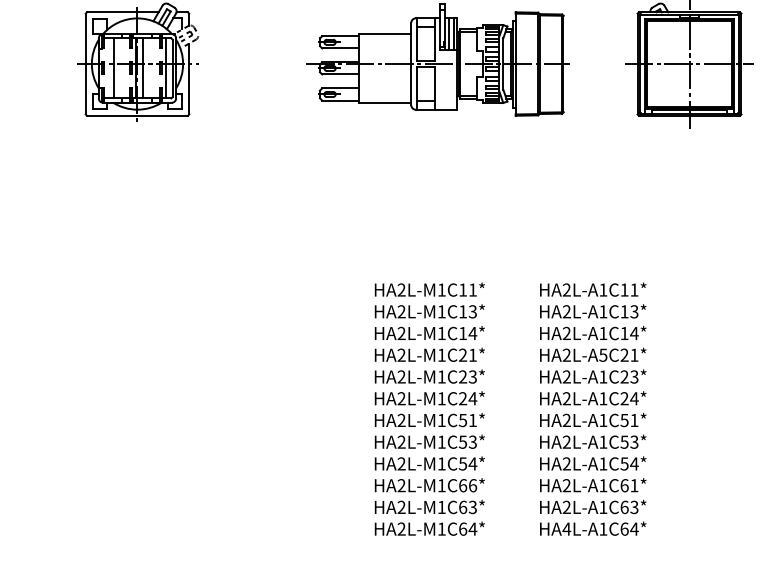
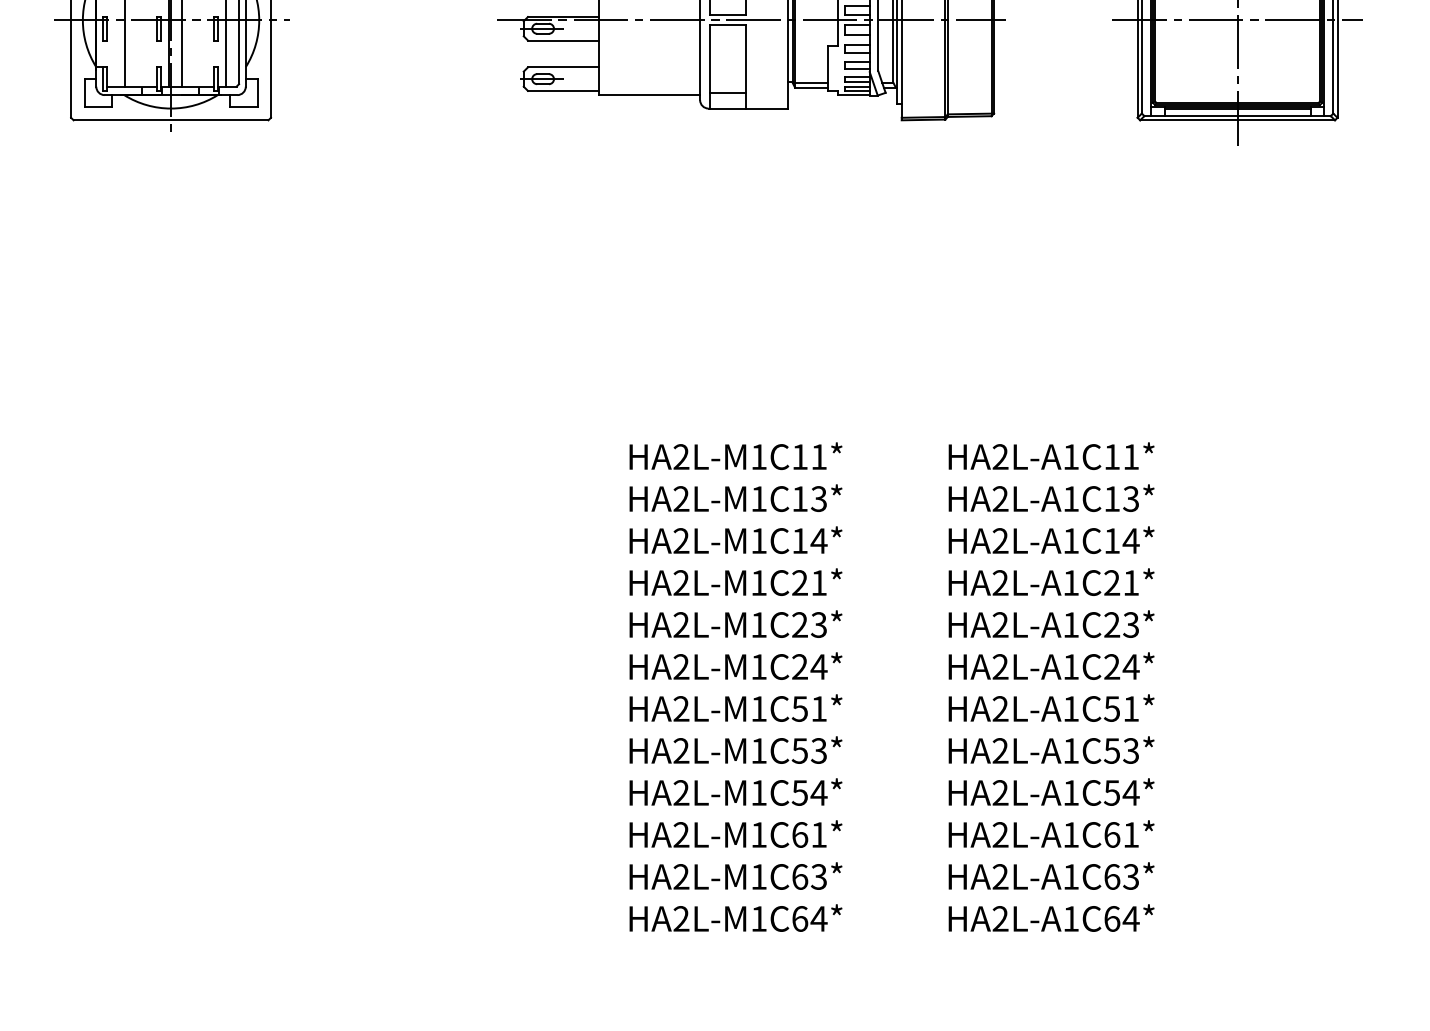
text: (603, 354) -> (1071, 581), HA2L-A5C21* -> HA2L-A1C21*
text: (473, 485) -> (820, 834), HA2L-M1C66* -> HA2L-M1C61*
text: (566, 528) -> (999, 917), HA4L-A1C64* -> HA2L-A1C64*

